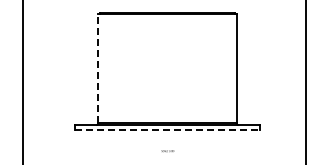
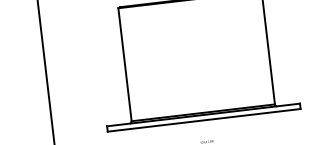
line: (98, 68) -> (125, 64), dashed -> solid
line: (167, 130) -> (204, 120), dashed -> solid

